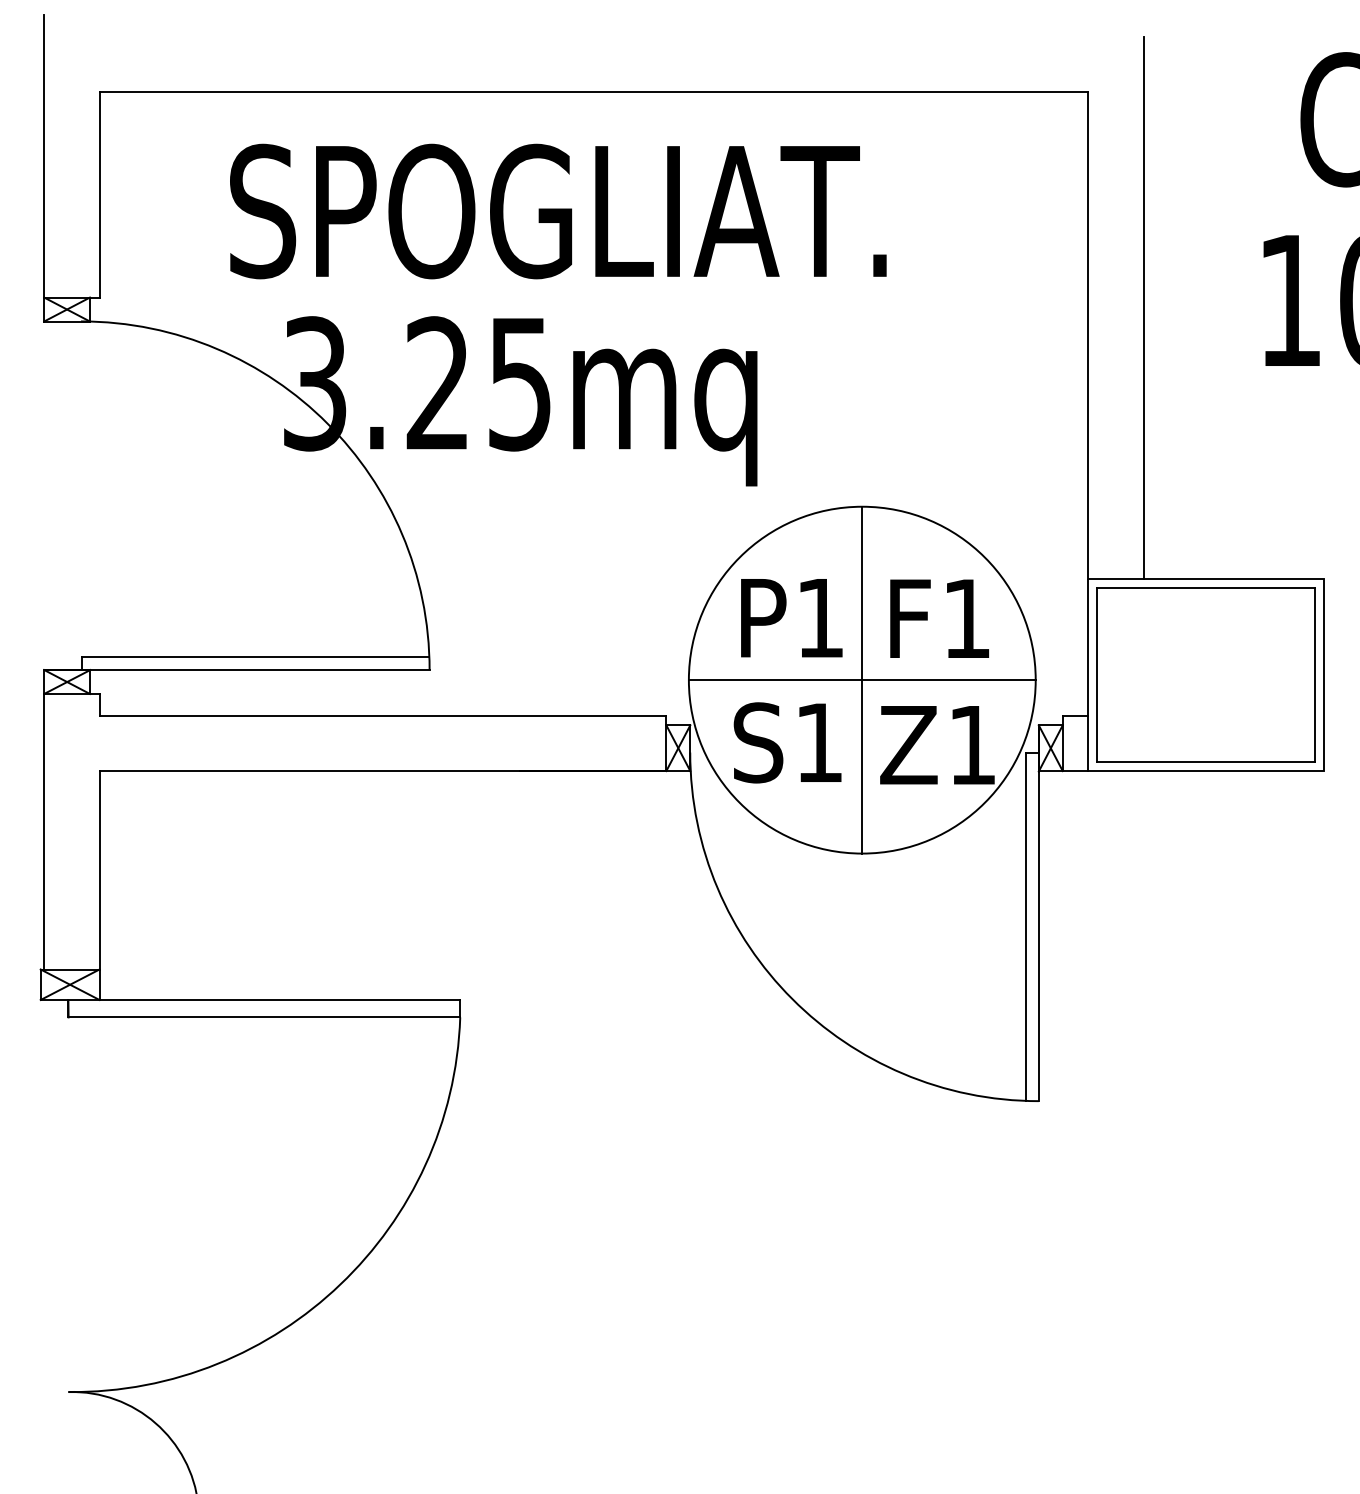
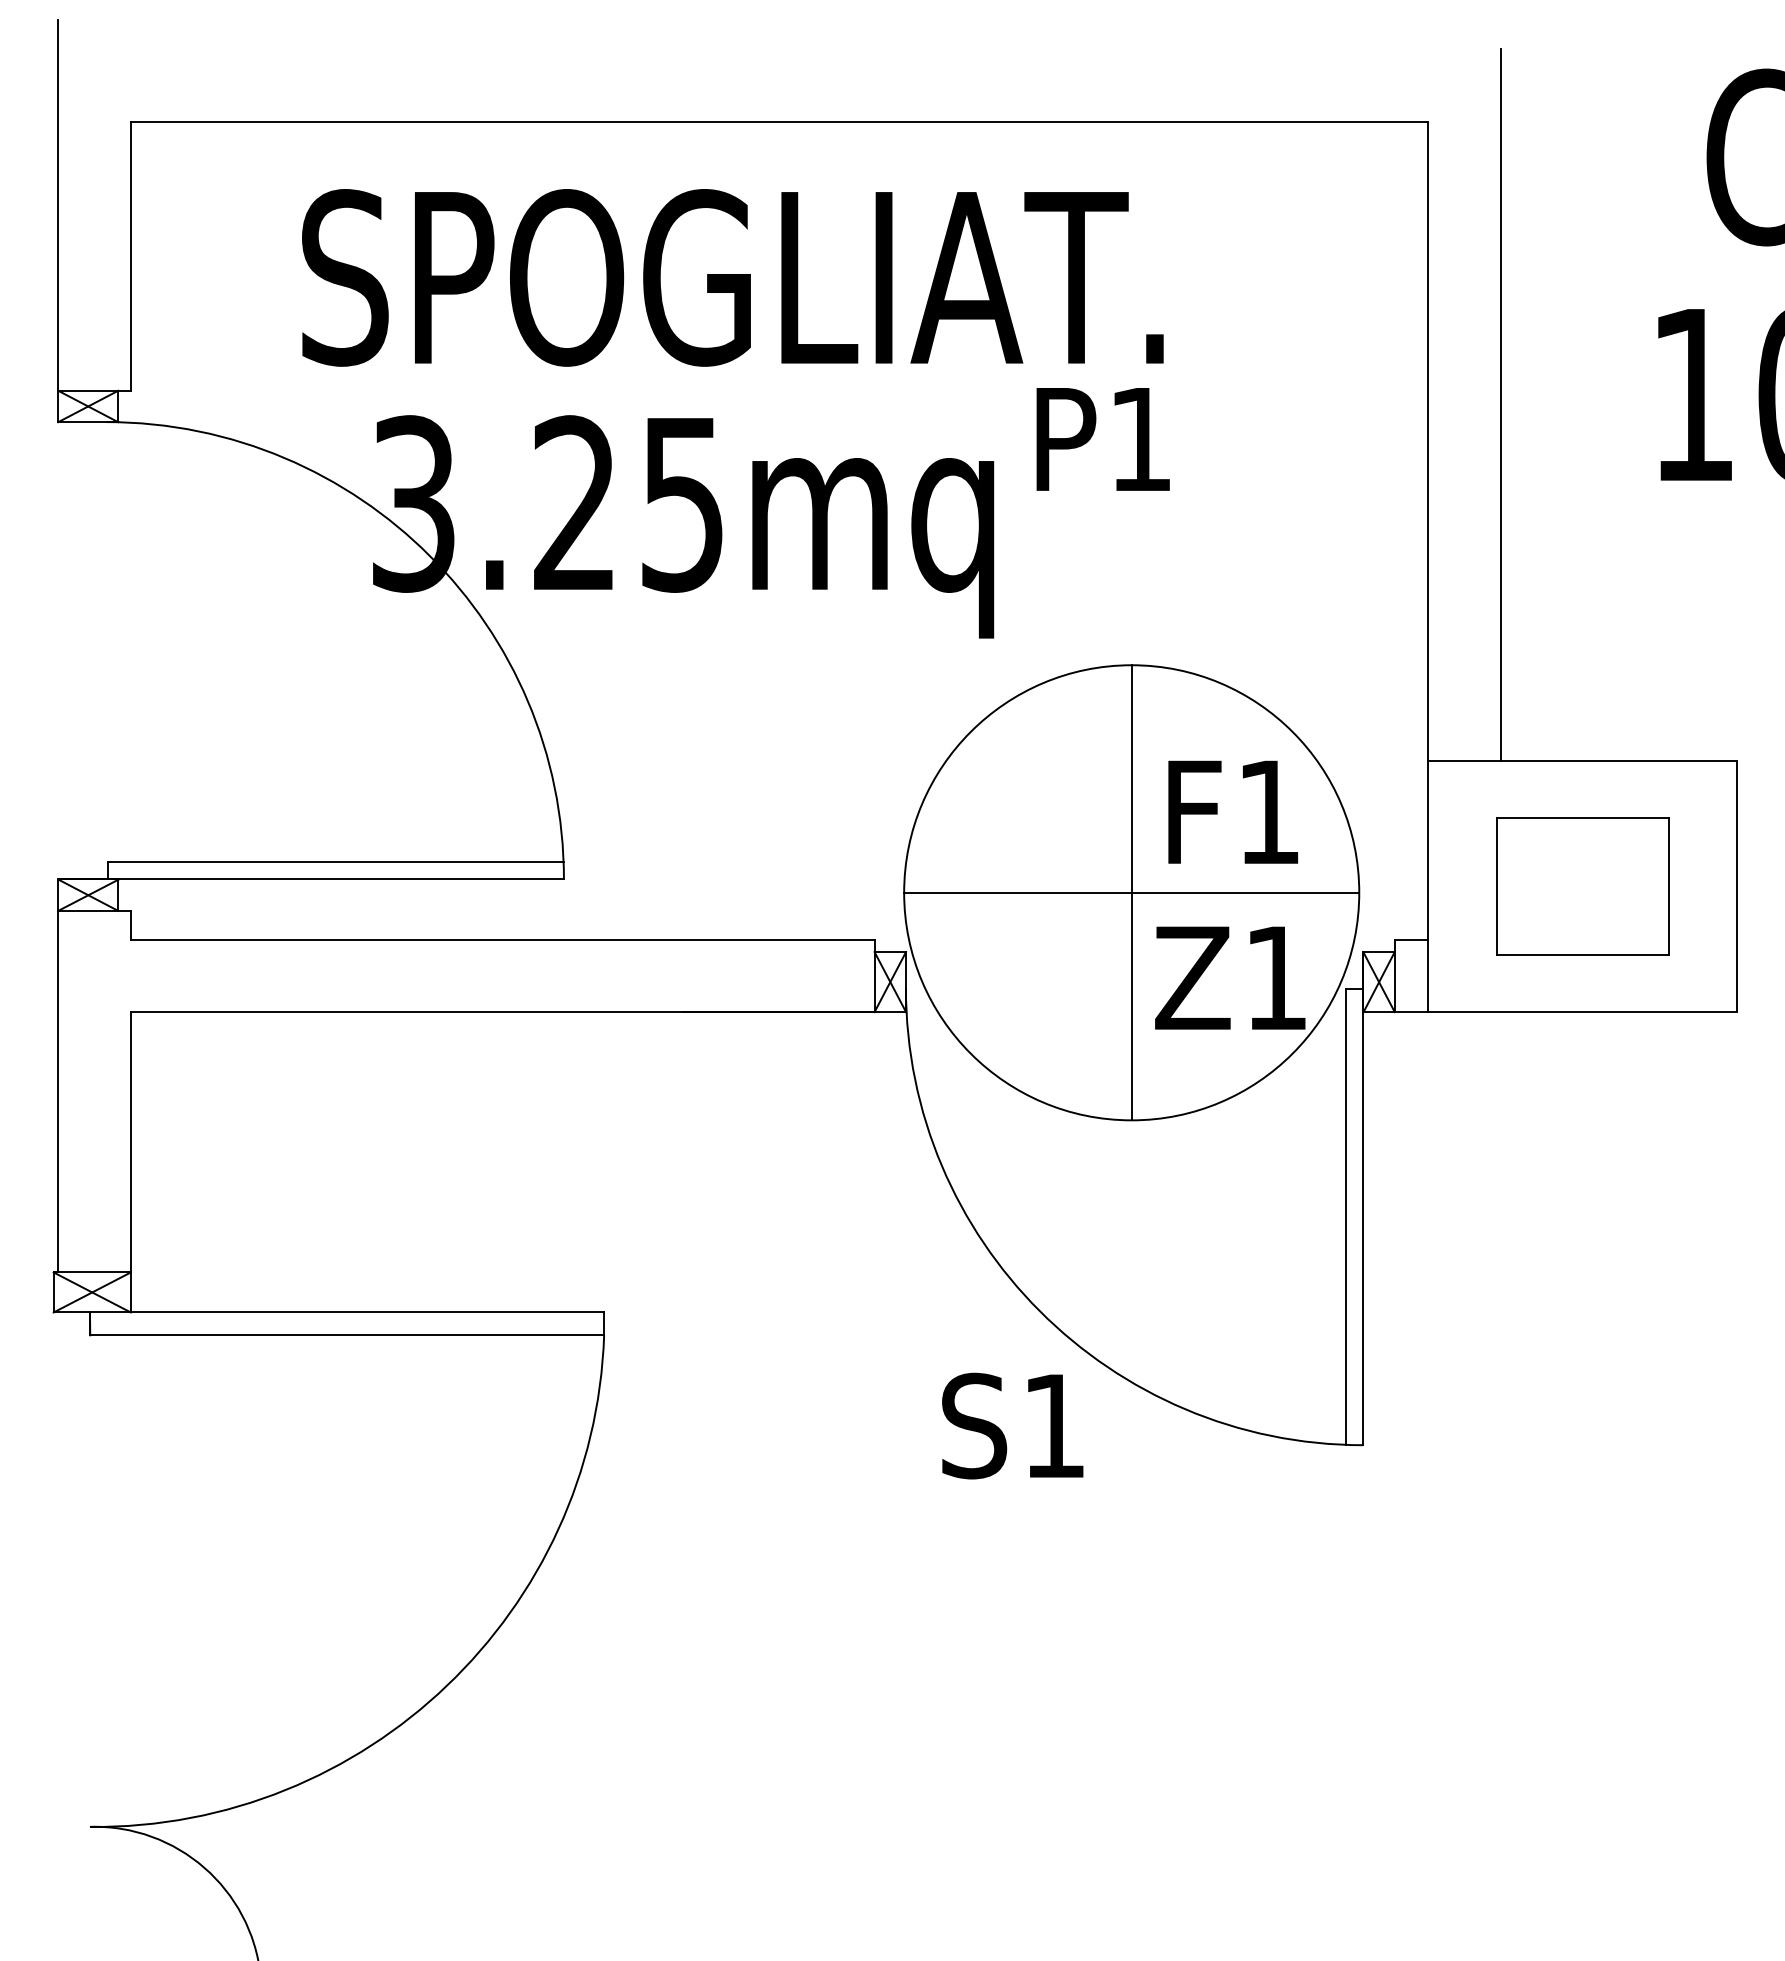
text: (791, 618) -> (1102, 439), moved
part: (1205, 675) -> (1582, 886), size x0.6
text: (787, 742) -> (1012, 1425), moved

